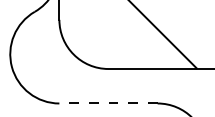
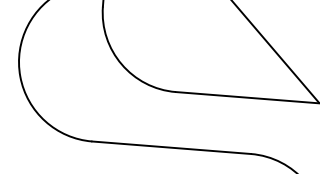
line: (108, 103) -> (171, 147), dashed -> solid

